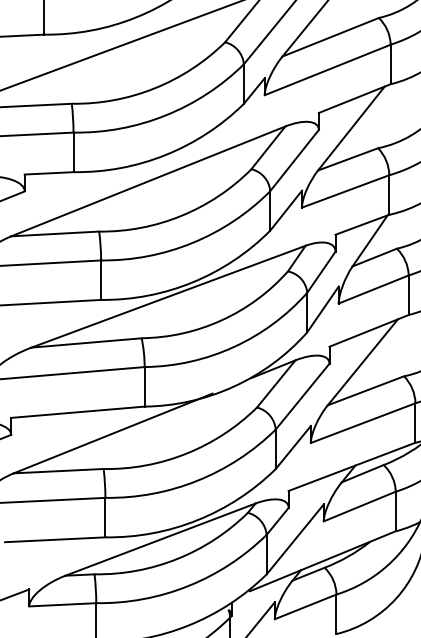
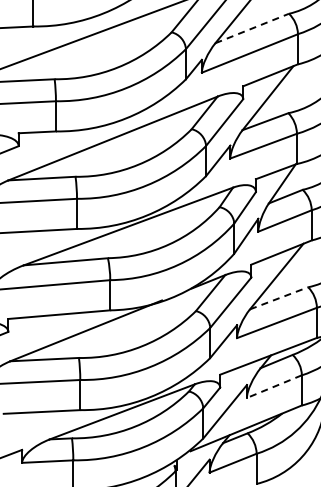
line: (331, 37) -> (252, 28), solid -> dashed
line: (366, 391) -> (279, 298), solid -> dashed
line: (359, 506) -> (274, 386), solid -> dashed

